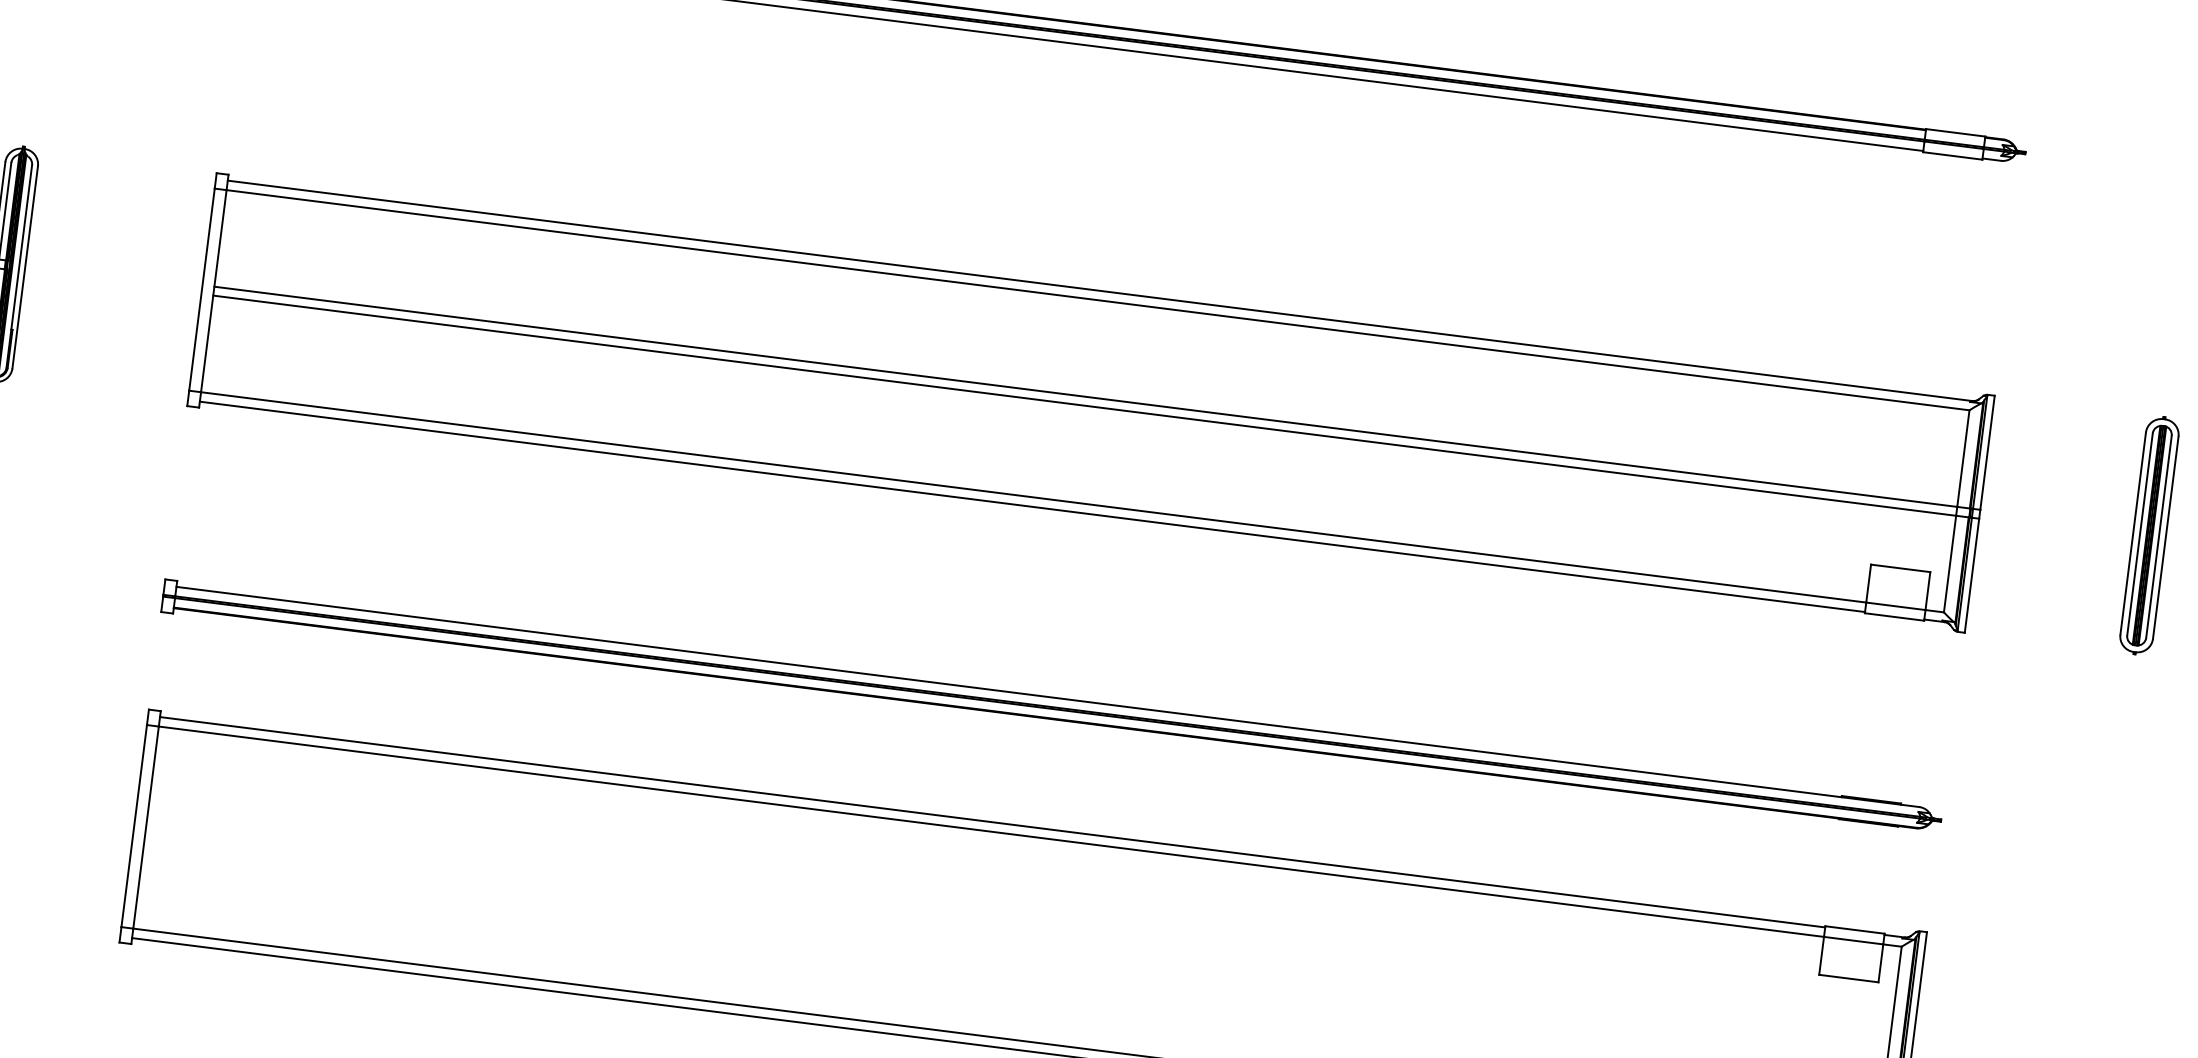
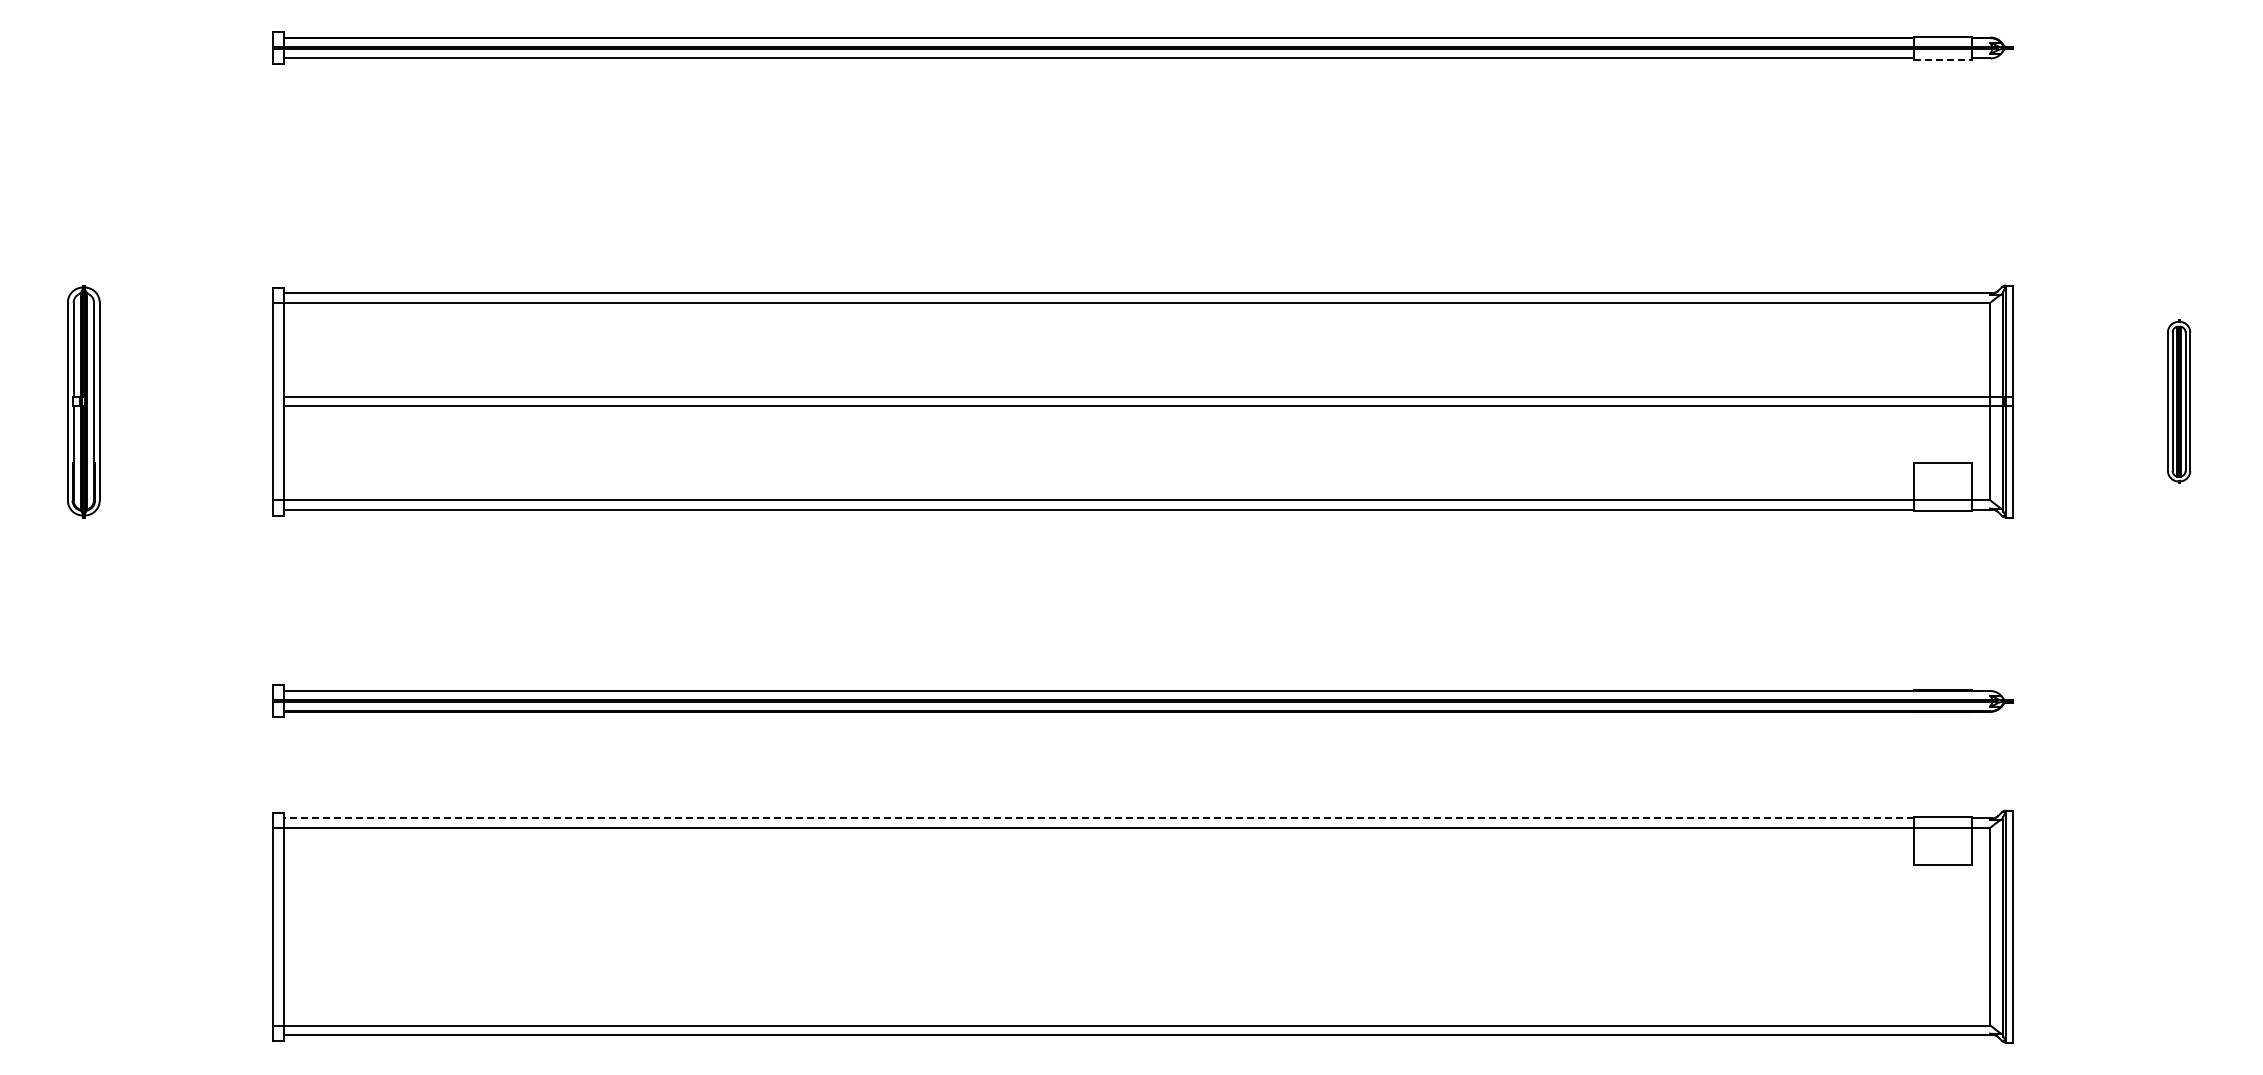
line: (1952, 155) -> (1943, 59), solid -> dashed
part: (2148, 535) -> (2178, 401), size x0.7
line: (991, 822) -> (1098, 818), solid -> dashed

